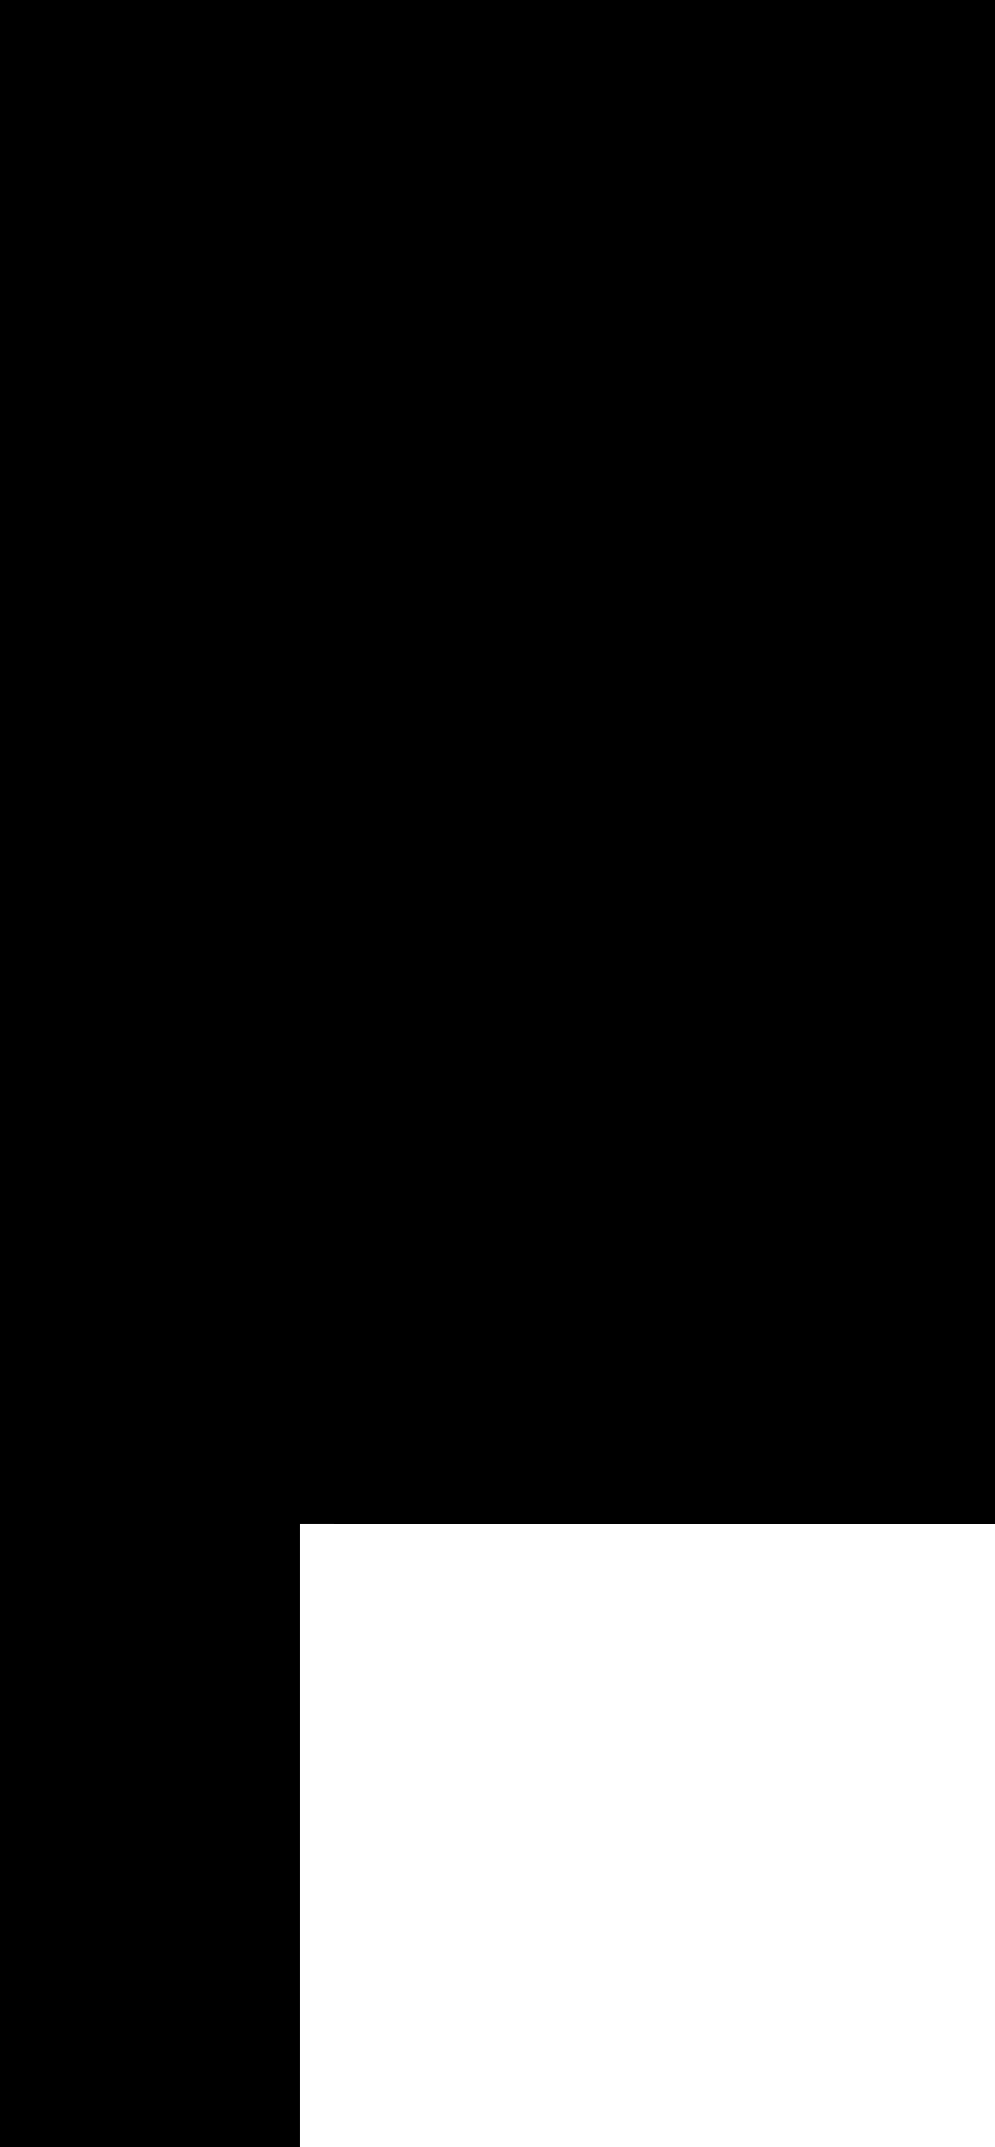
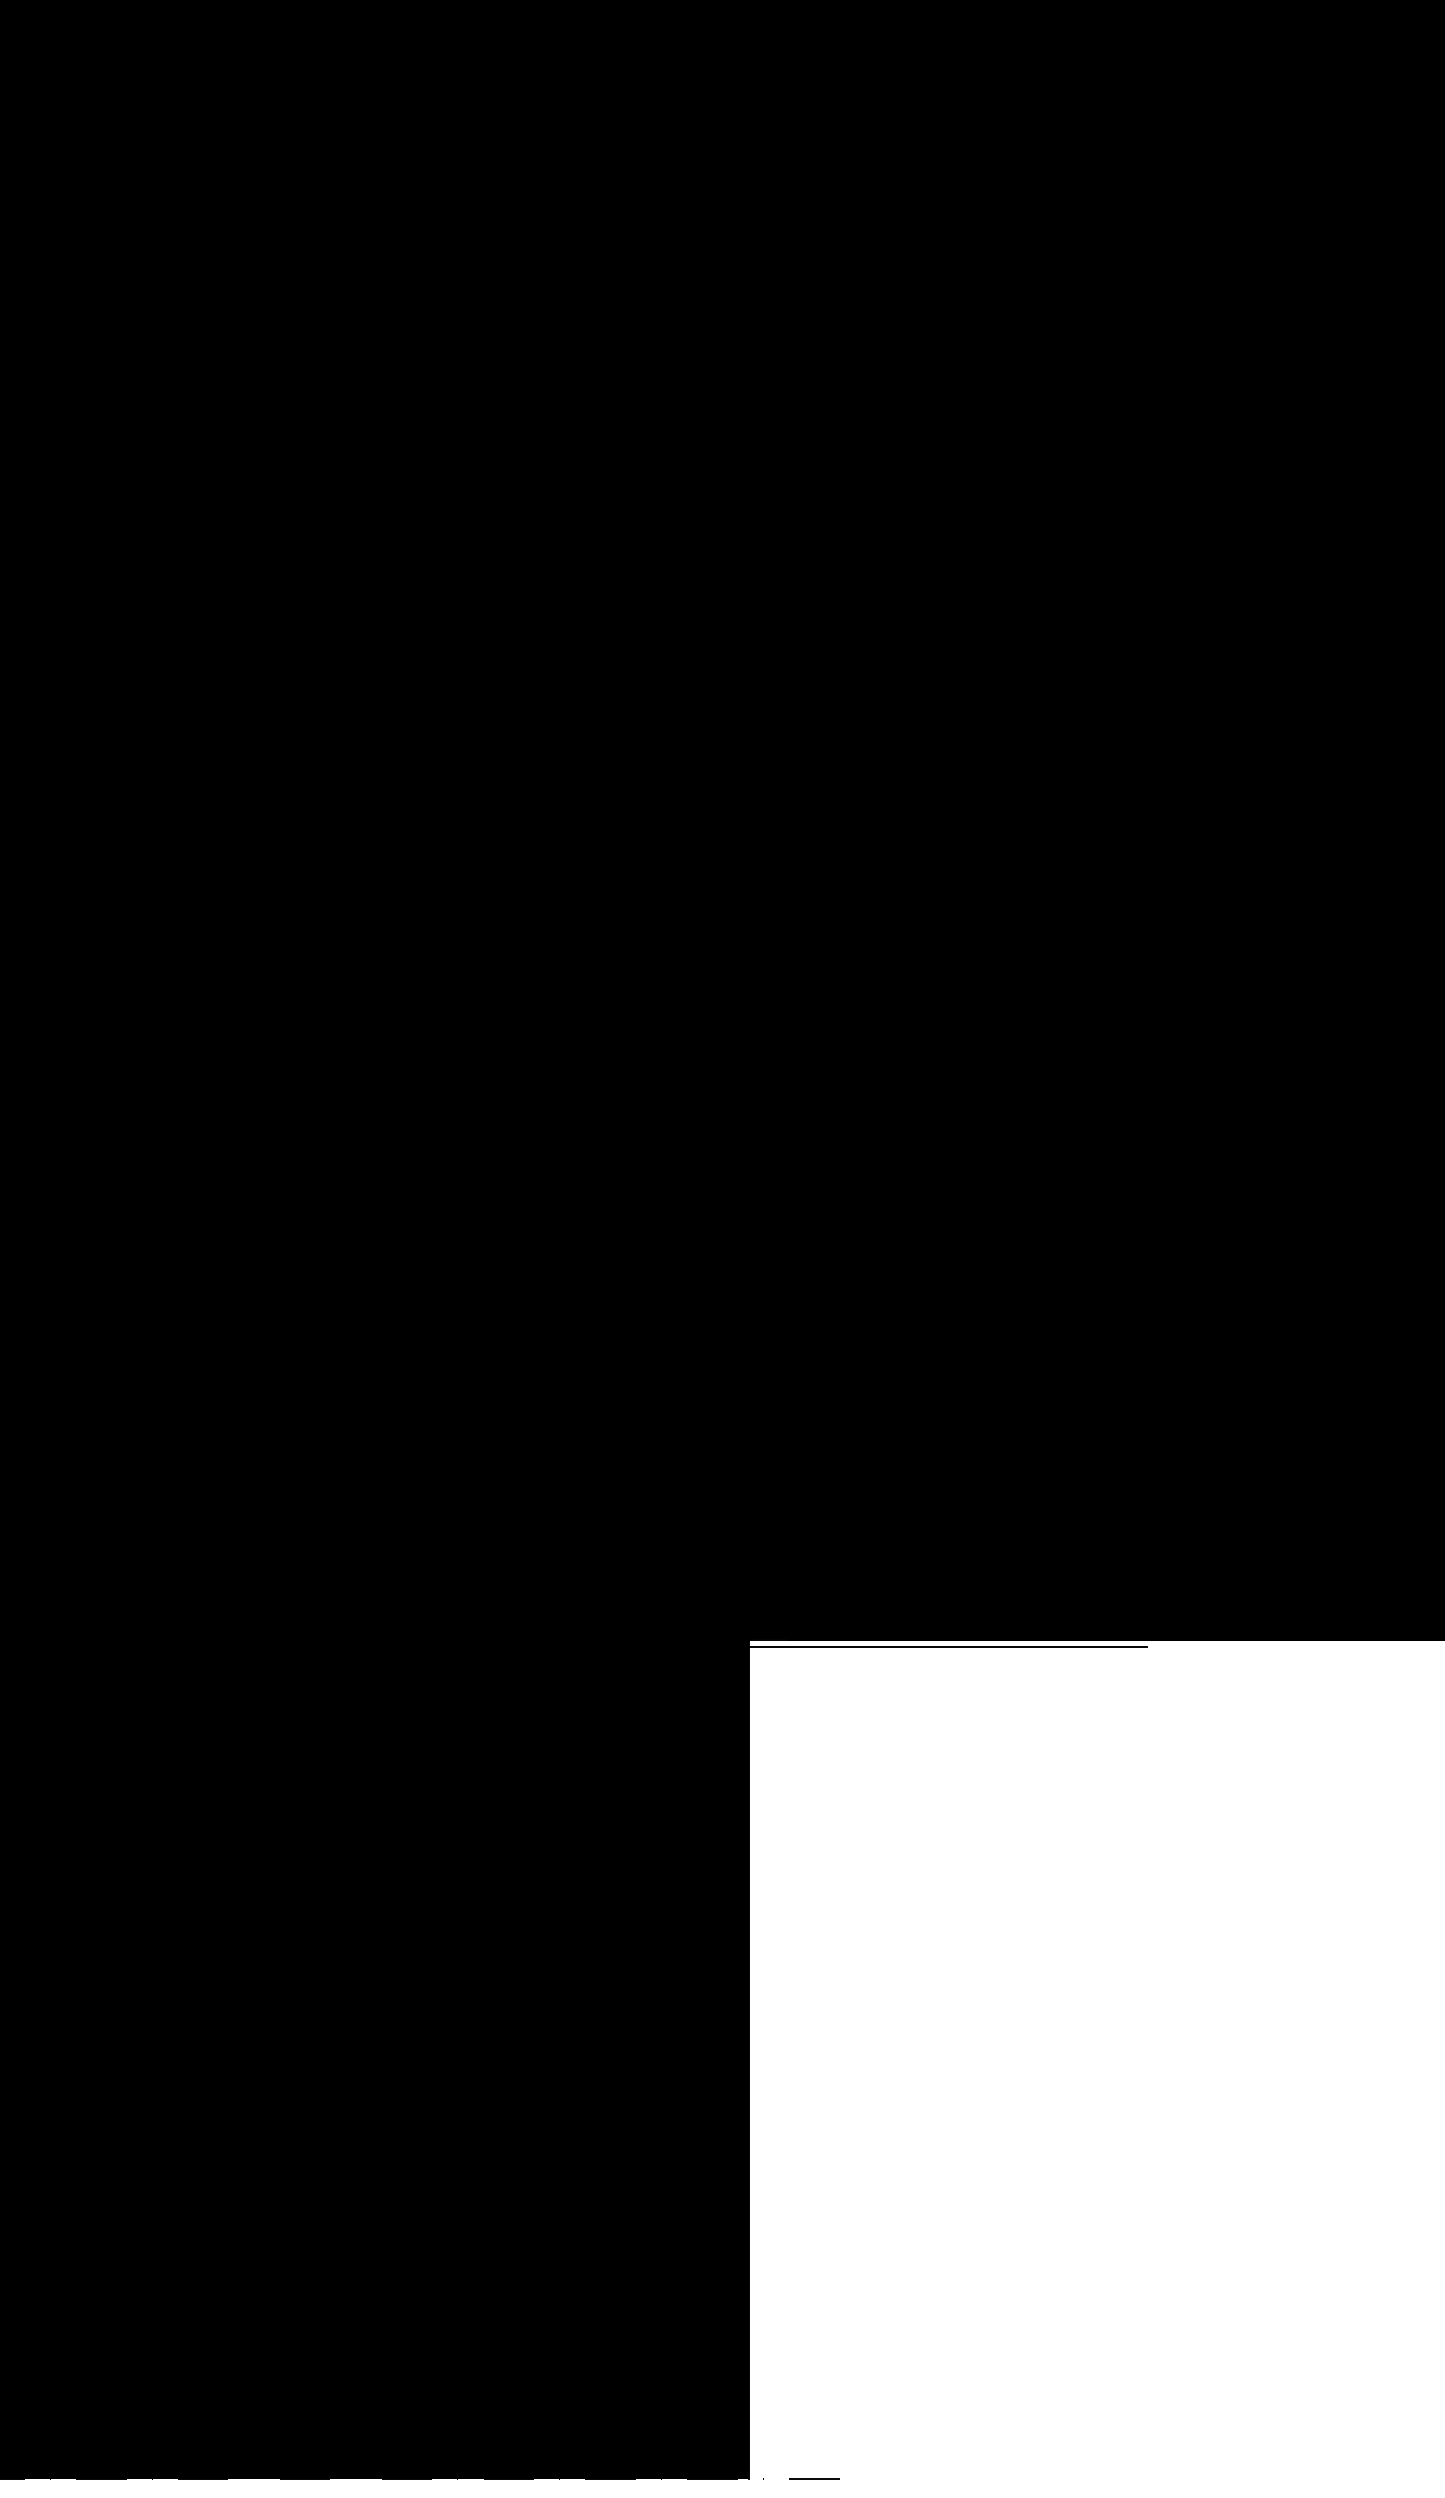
line: (476, 1529) -> (948, 1647), added

